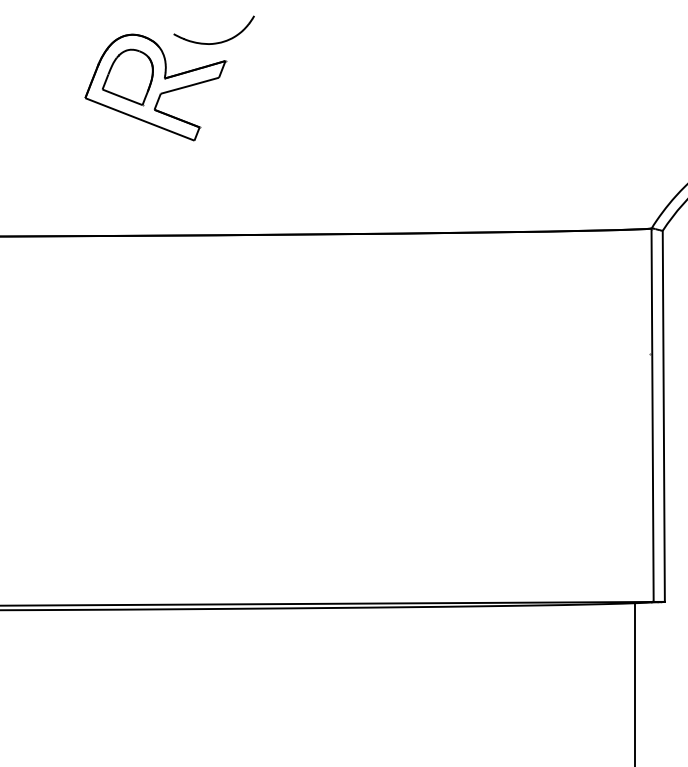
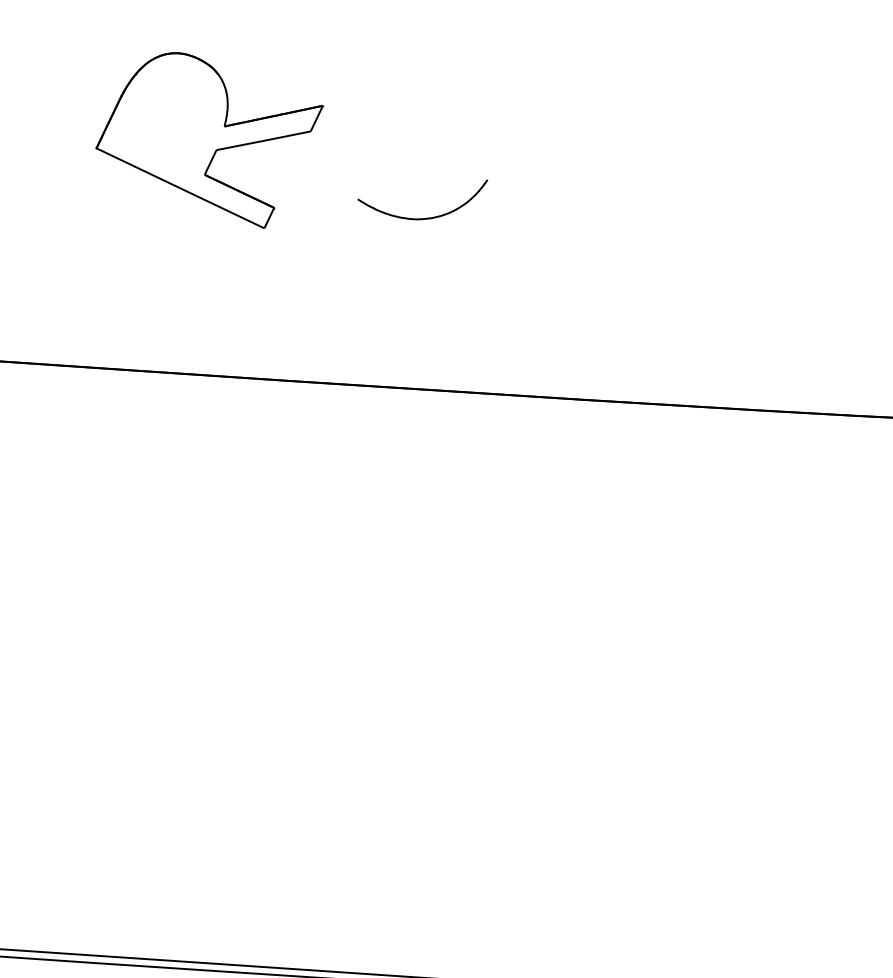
curve: (213, 42) -> (419, 217), moved
part: (127, 77) -> (165, 120), removed

